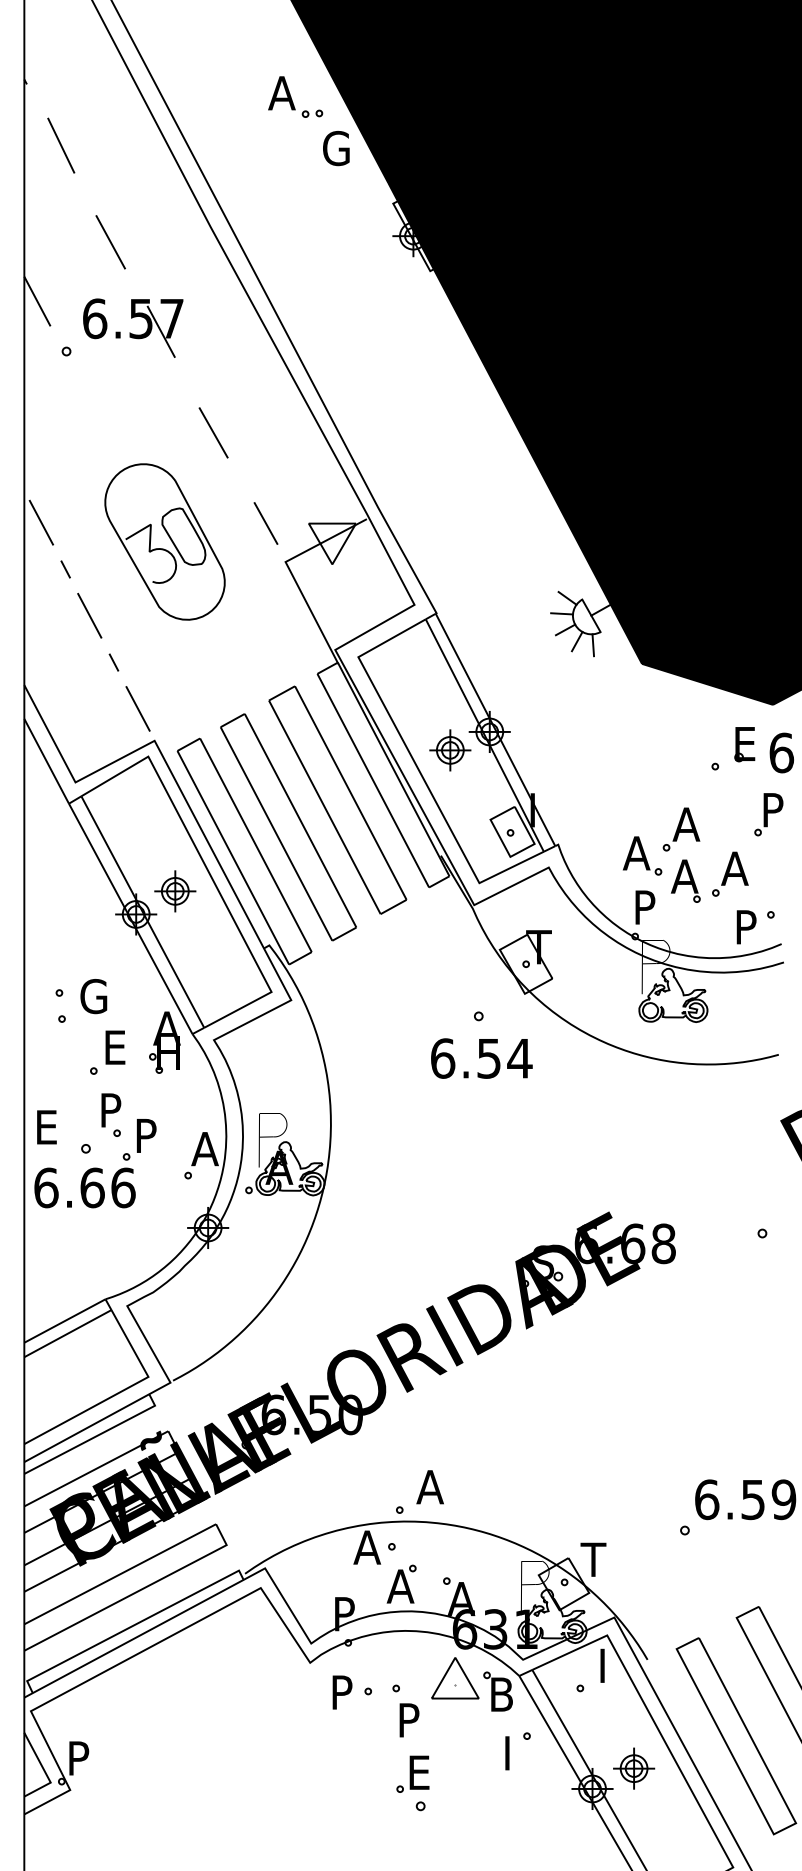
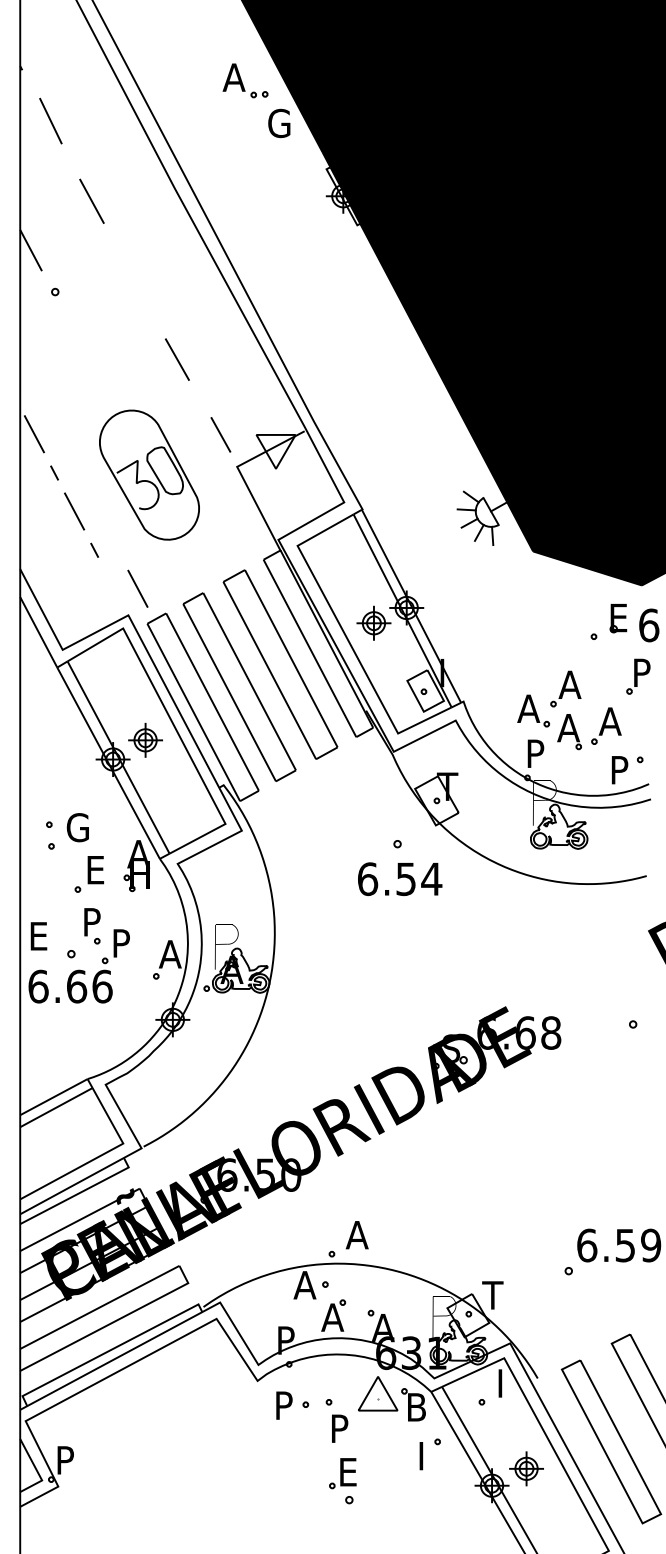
part: (133, 327) -> (110, 272), removed
part: (164, 541) -> (149, 474), moved
line: (137, 708) -> (137, 588), moved

